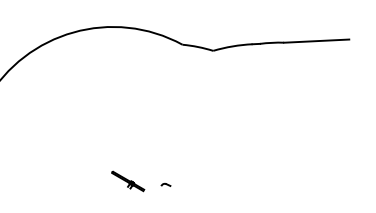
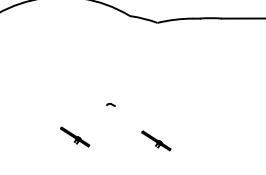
part: (218, 181) -> (156, 141), added
part: (165, 184) -> (110, 104), moved

